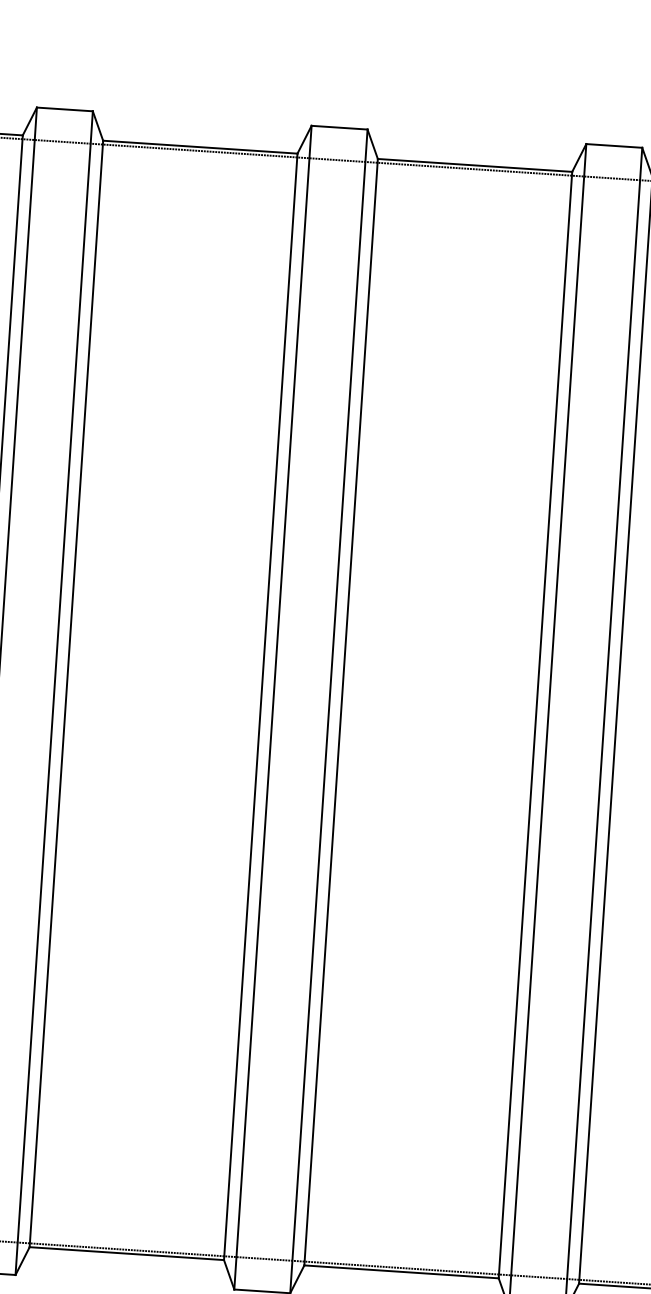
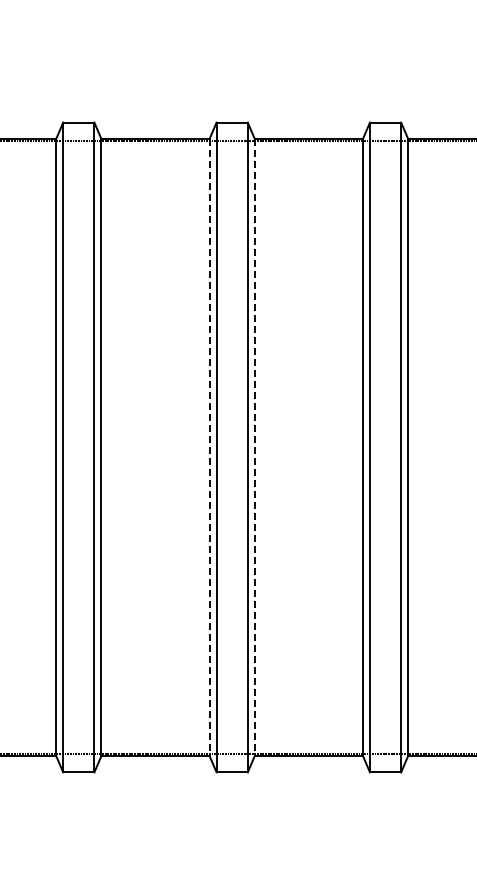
line: (260, 706) -> (209, 447), solid -> dashed
line: (340, 712) -> (254, 447), solid -> dashed

